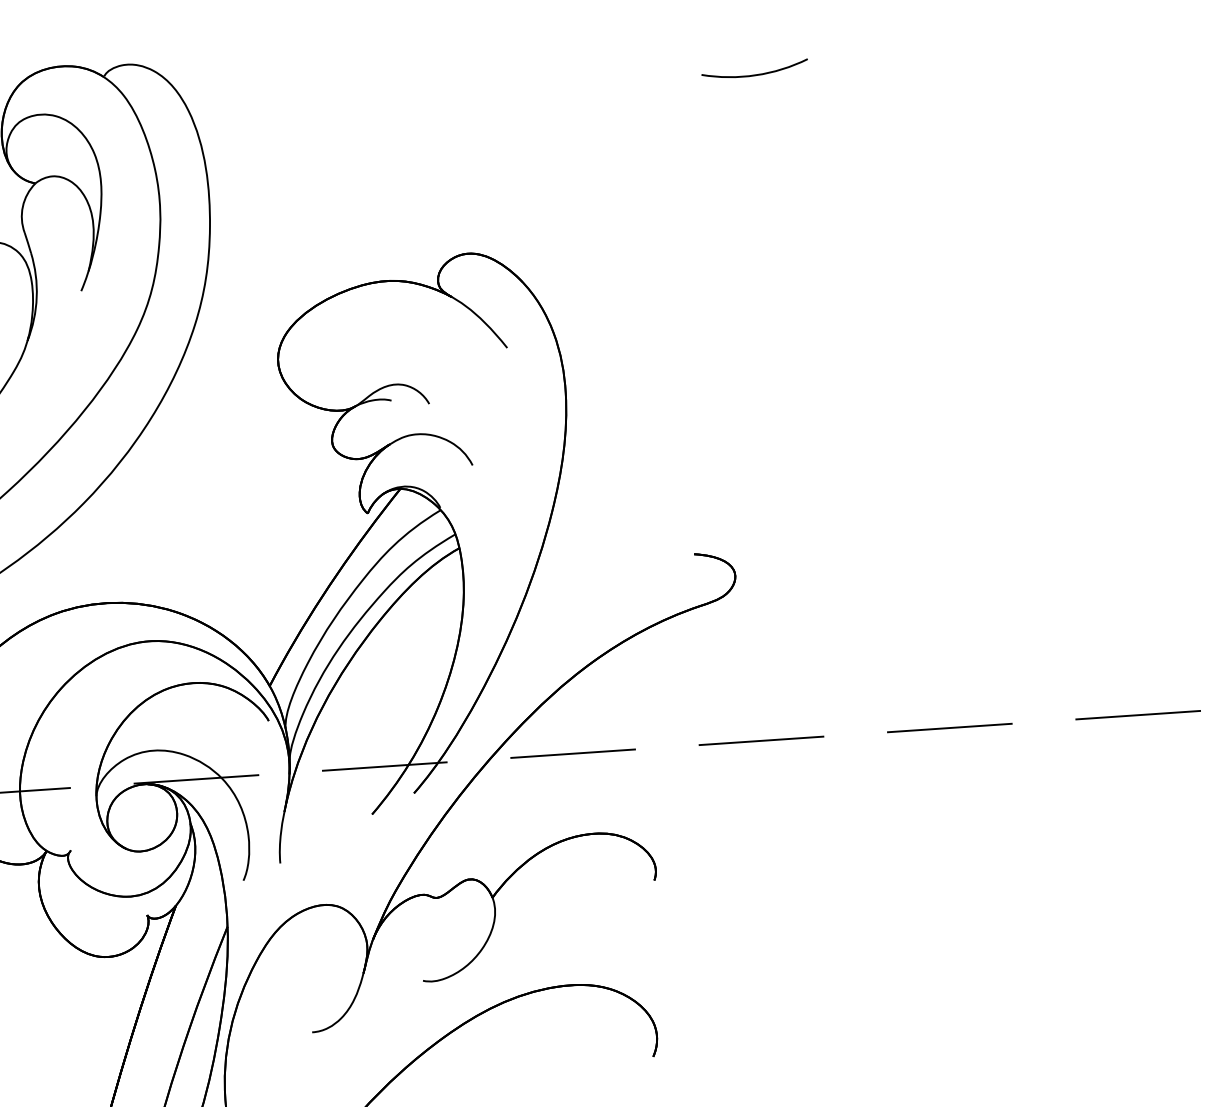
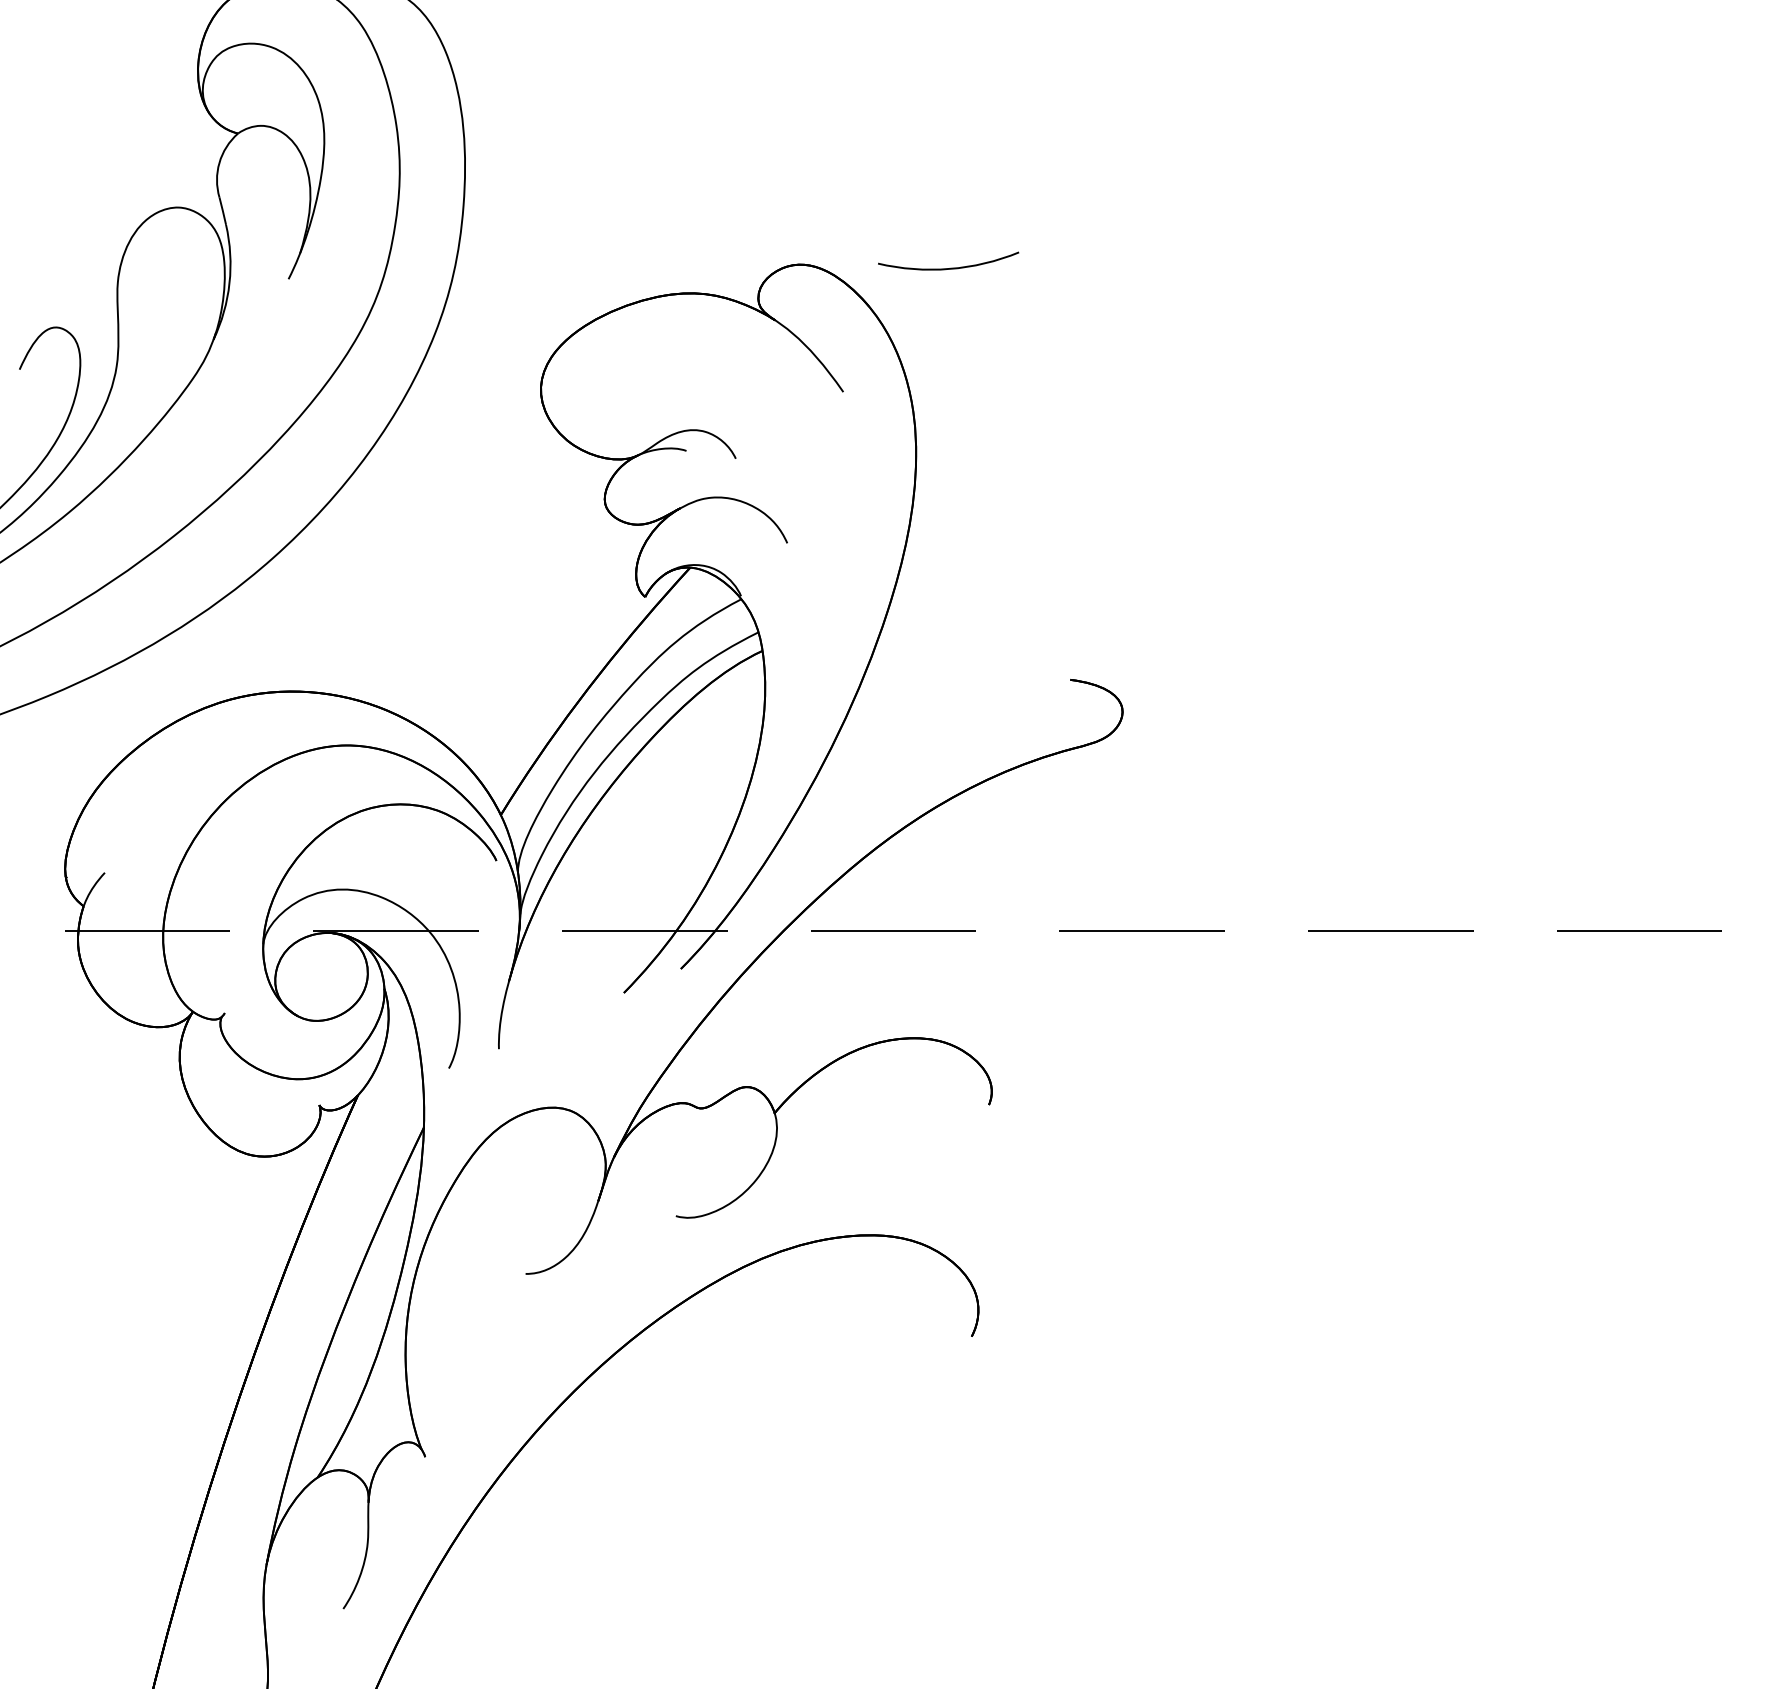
part: (756, 74) -> (950, 267), moved

